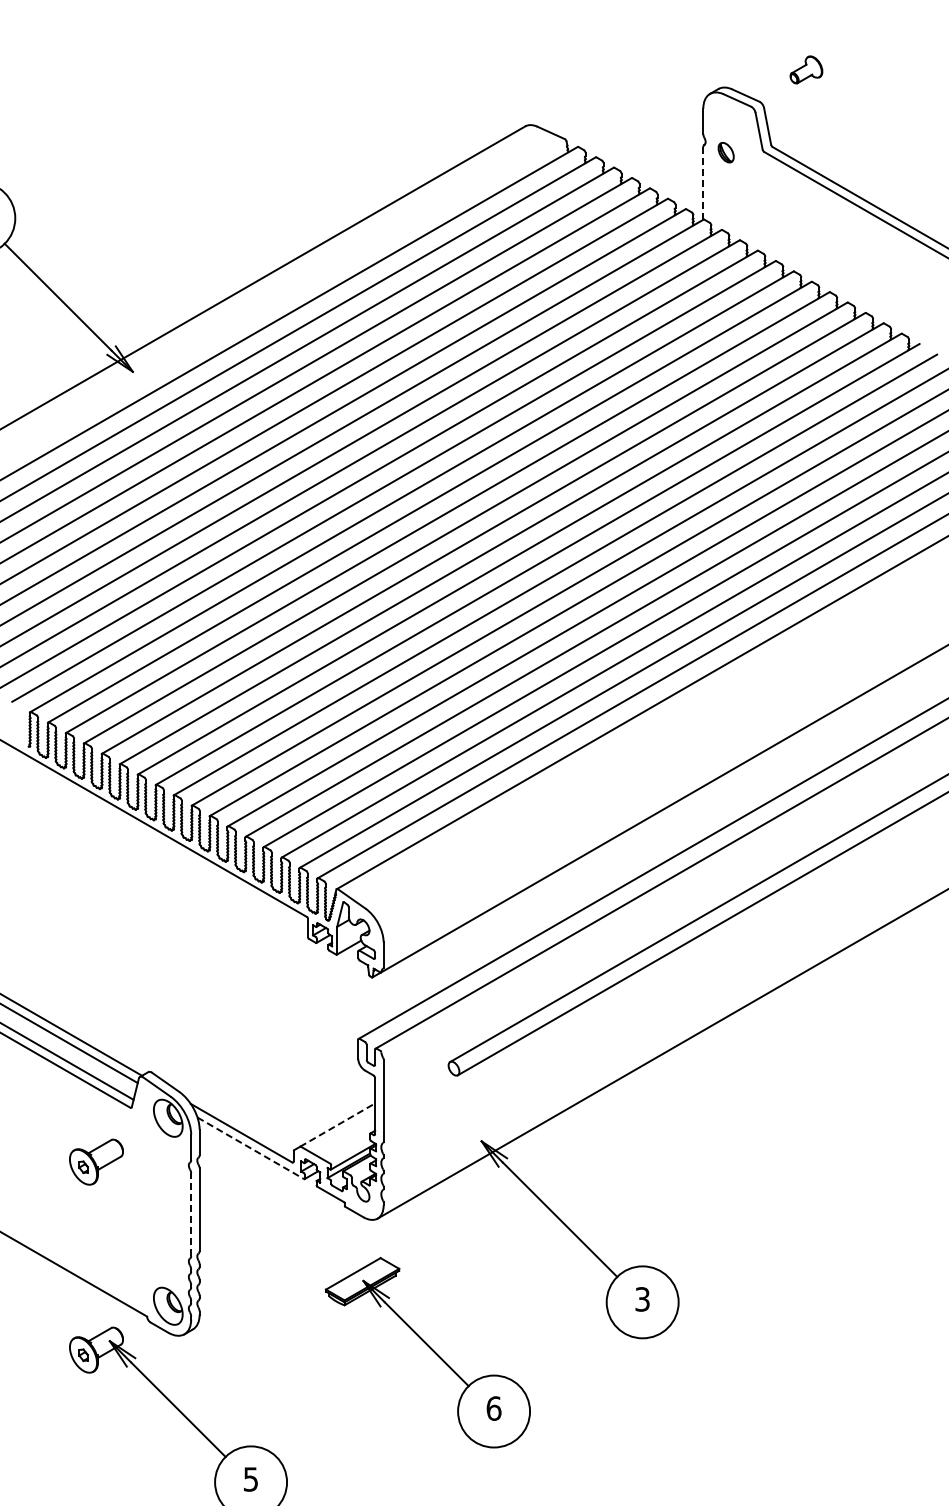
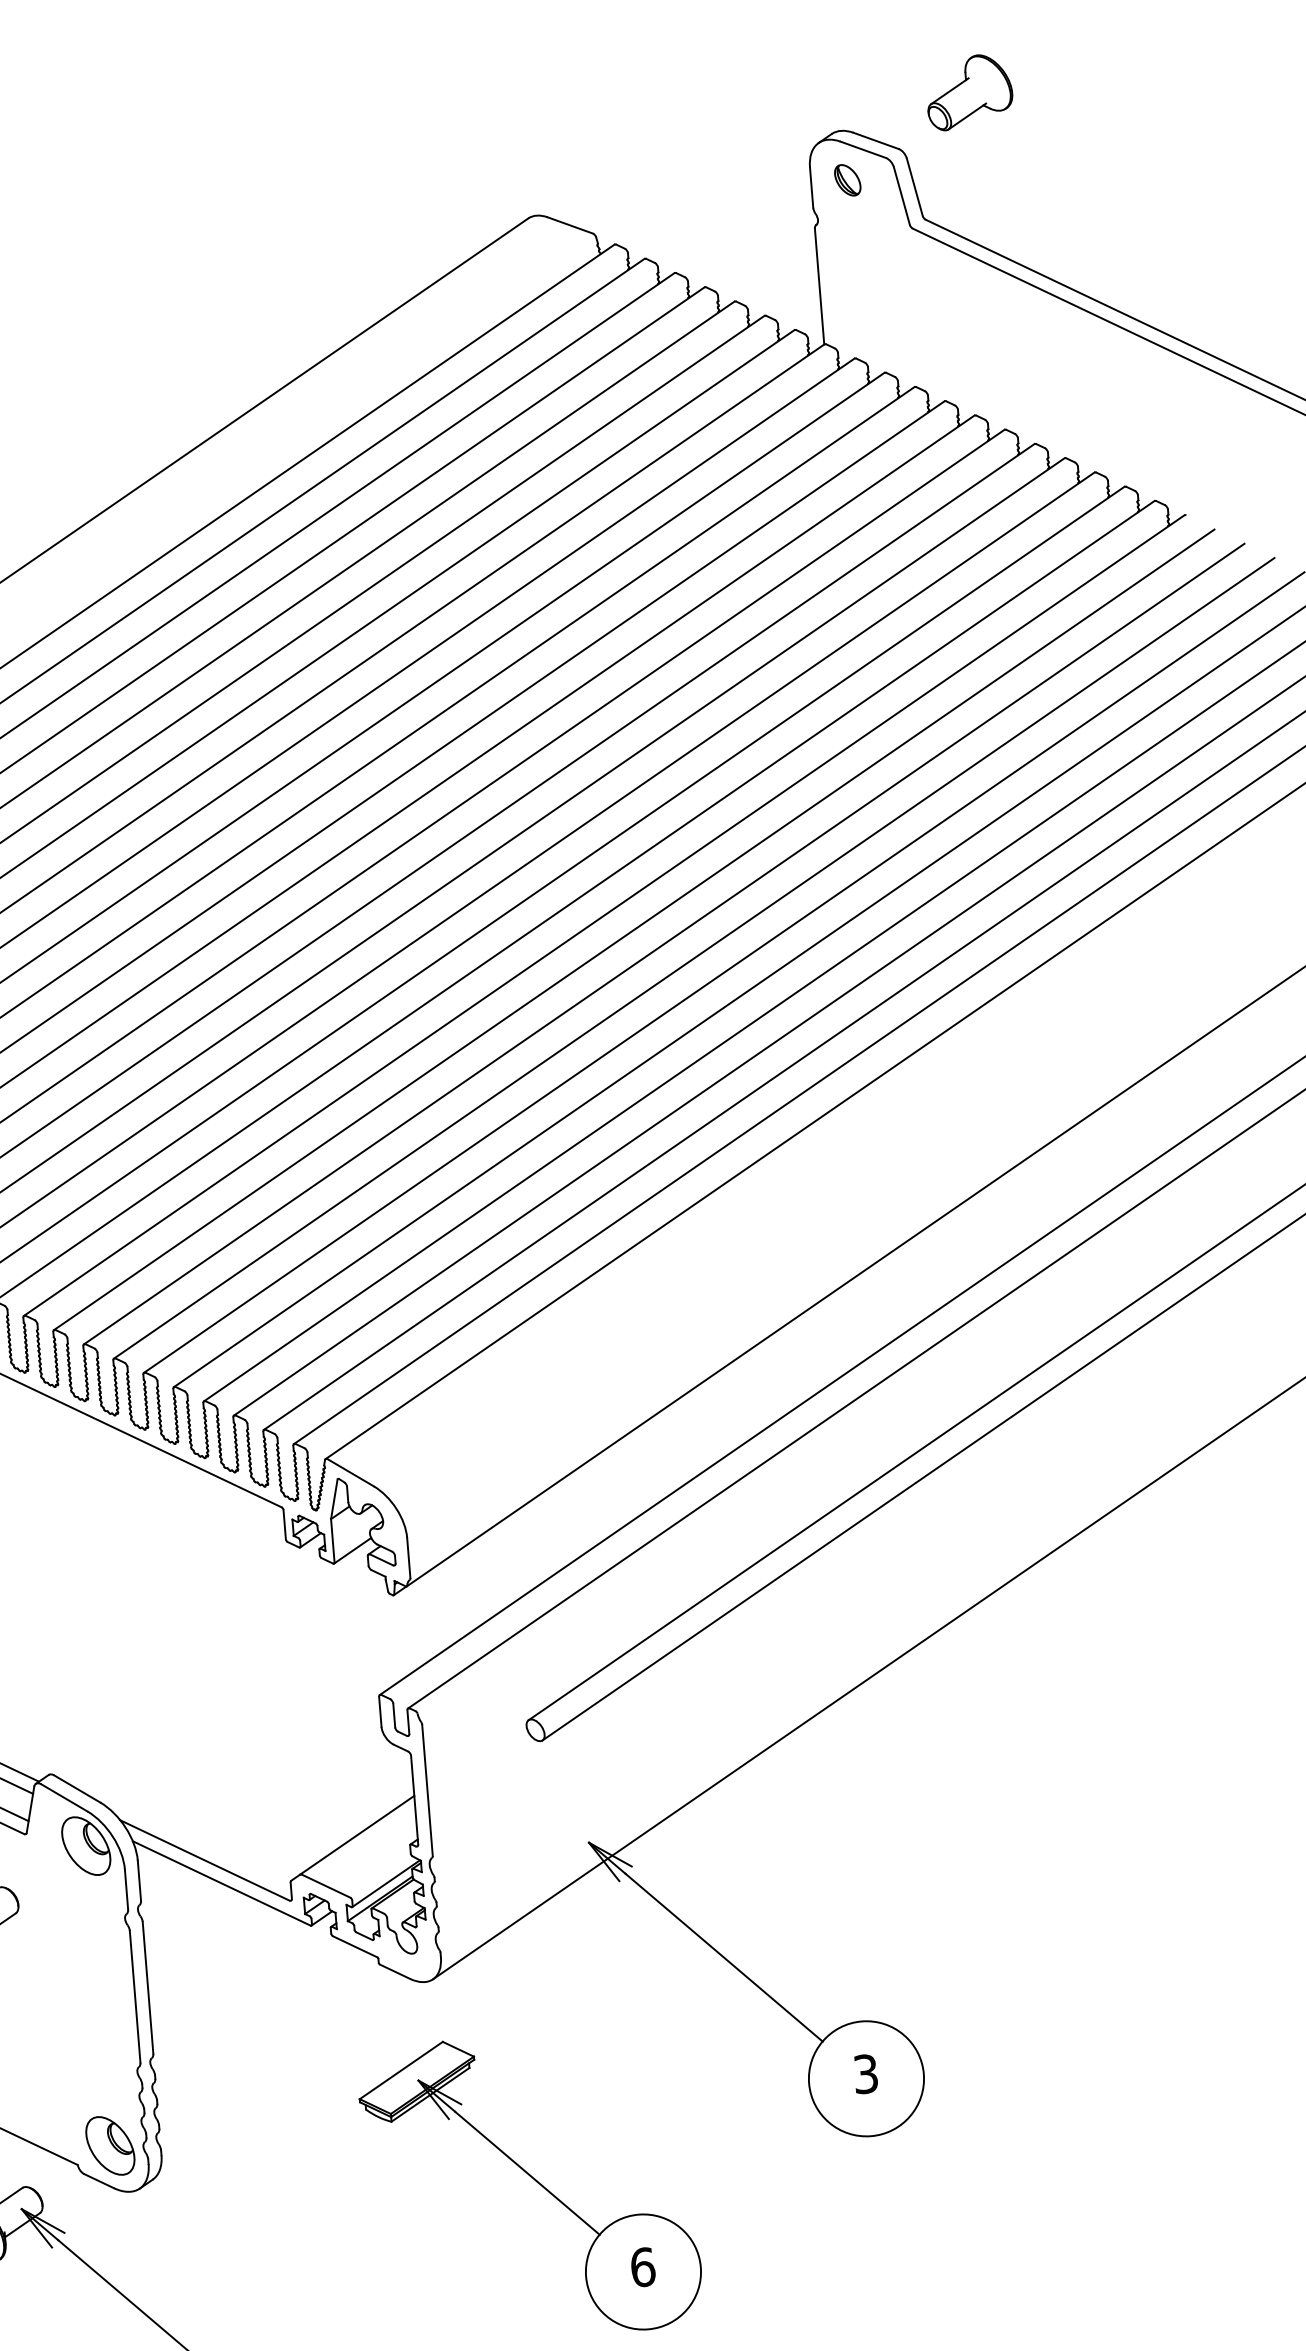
part: (806, 69) -> (969, 91), size x1.67
part: (725, 152) -> (846, 180), moved
line: (703, 184) -> (820, 288), dashed -> solid
line: (338, 1124) -> (358, 1834), dashed -> solid
line: (251, 1148) -> (222, 1883), dashed -> solid
line: (191, 1214) -> (135, 1996), dashed -> solid

